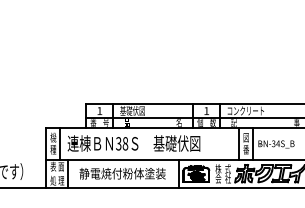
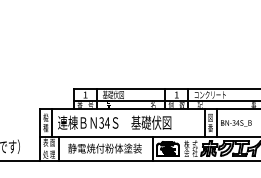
text: (125, 143) -> (107, 122), 38 -> 34

